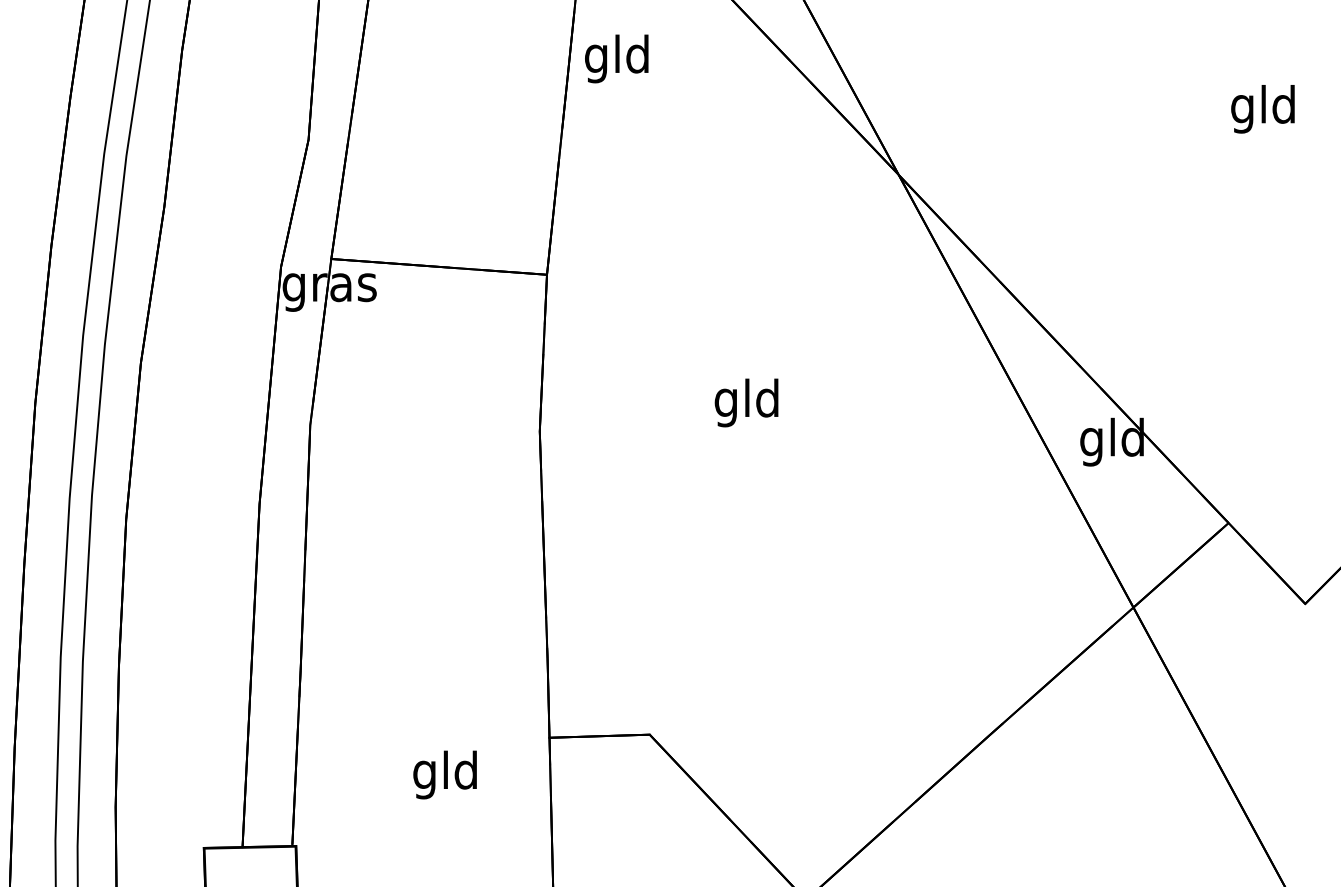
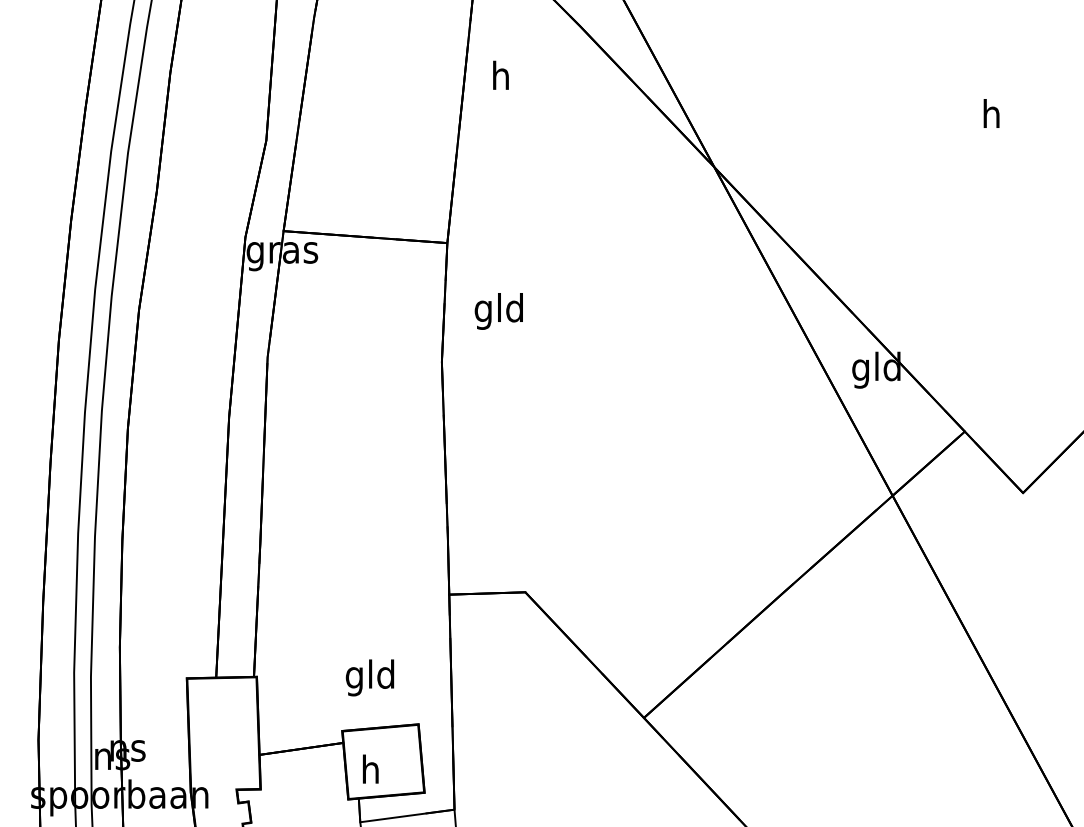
text: (616, 57) -> (500, 78), gld -> h
text: (1262, 109) -> (990, 117), gld -> h
text: (746, 403) -> (498, 311), moved
text: (444, 774) -> (369, 677), moved

